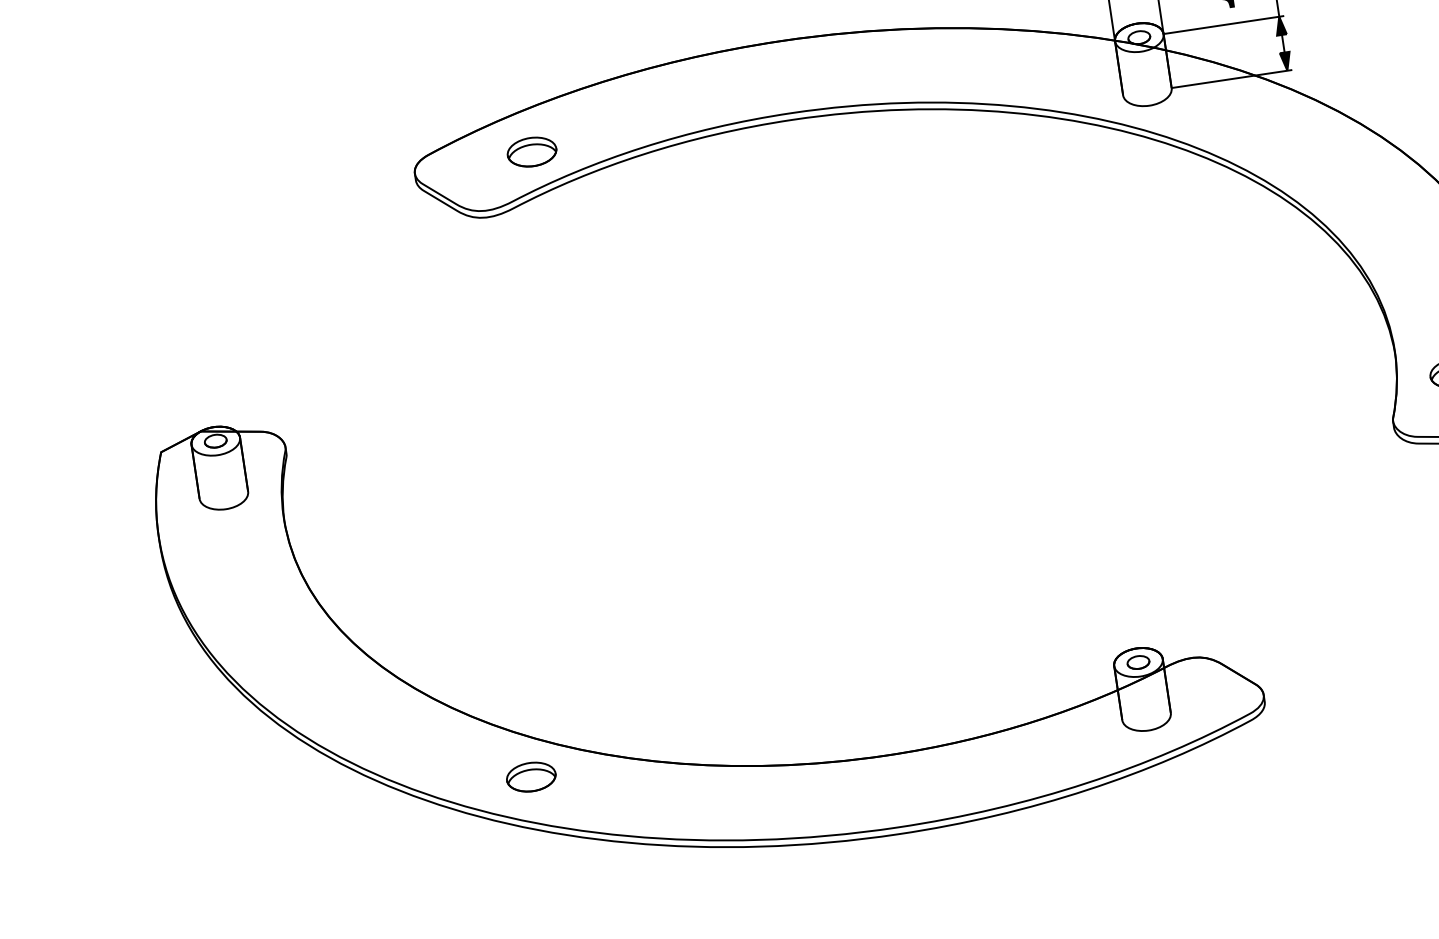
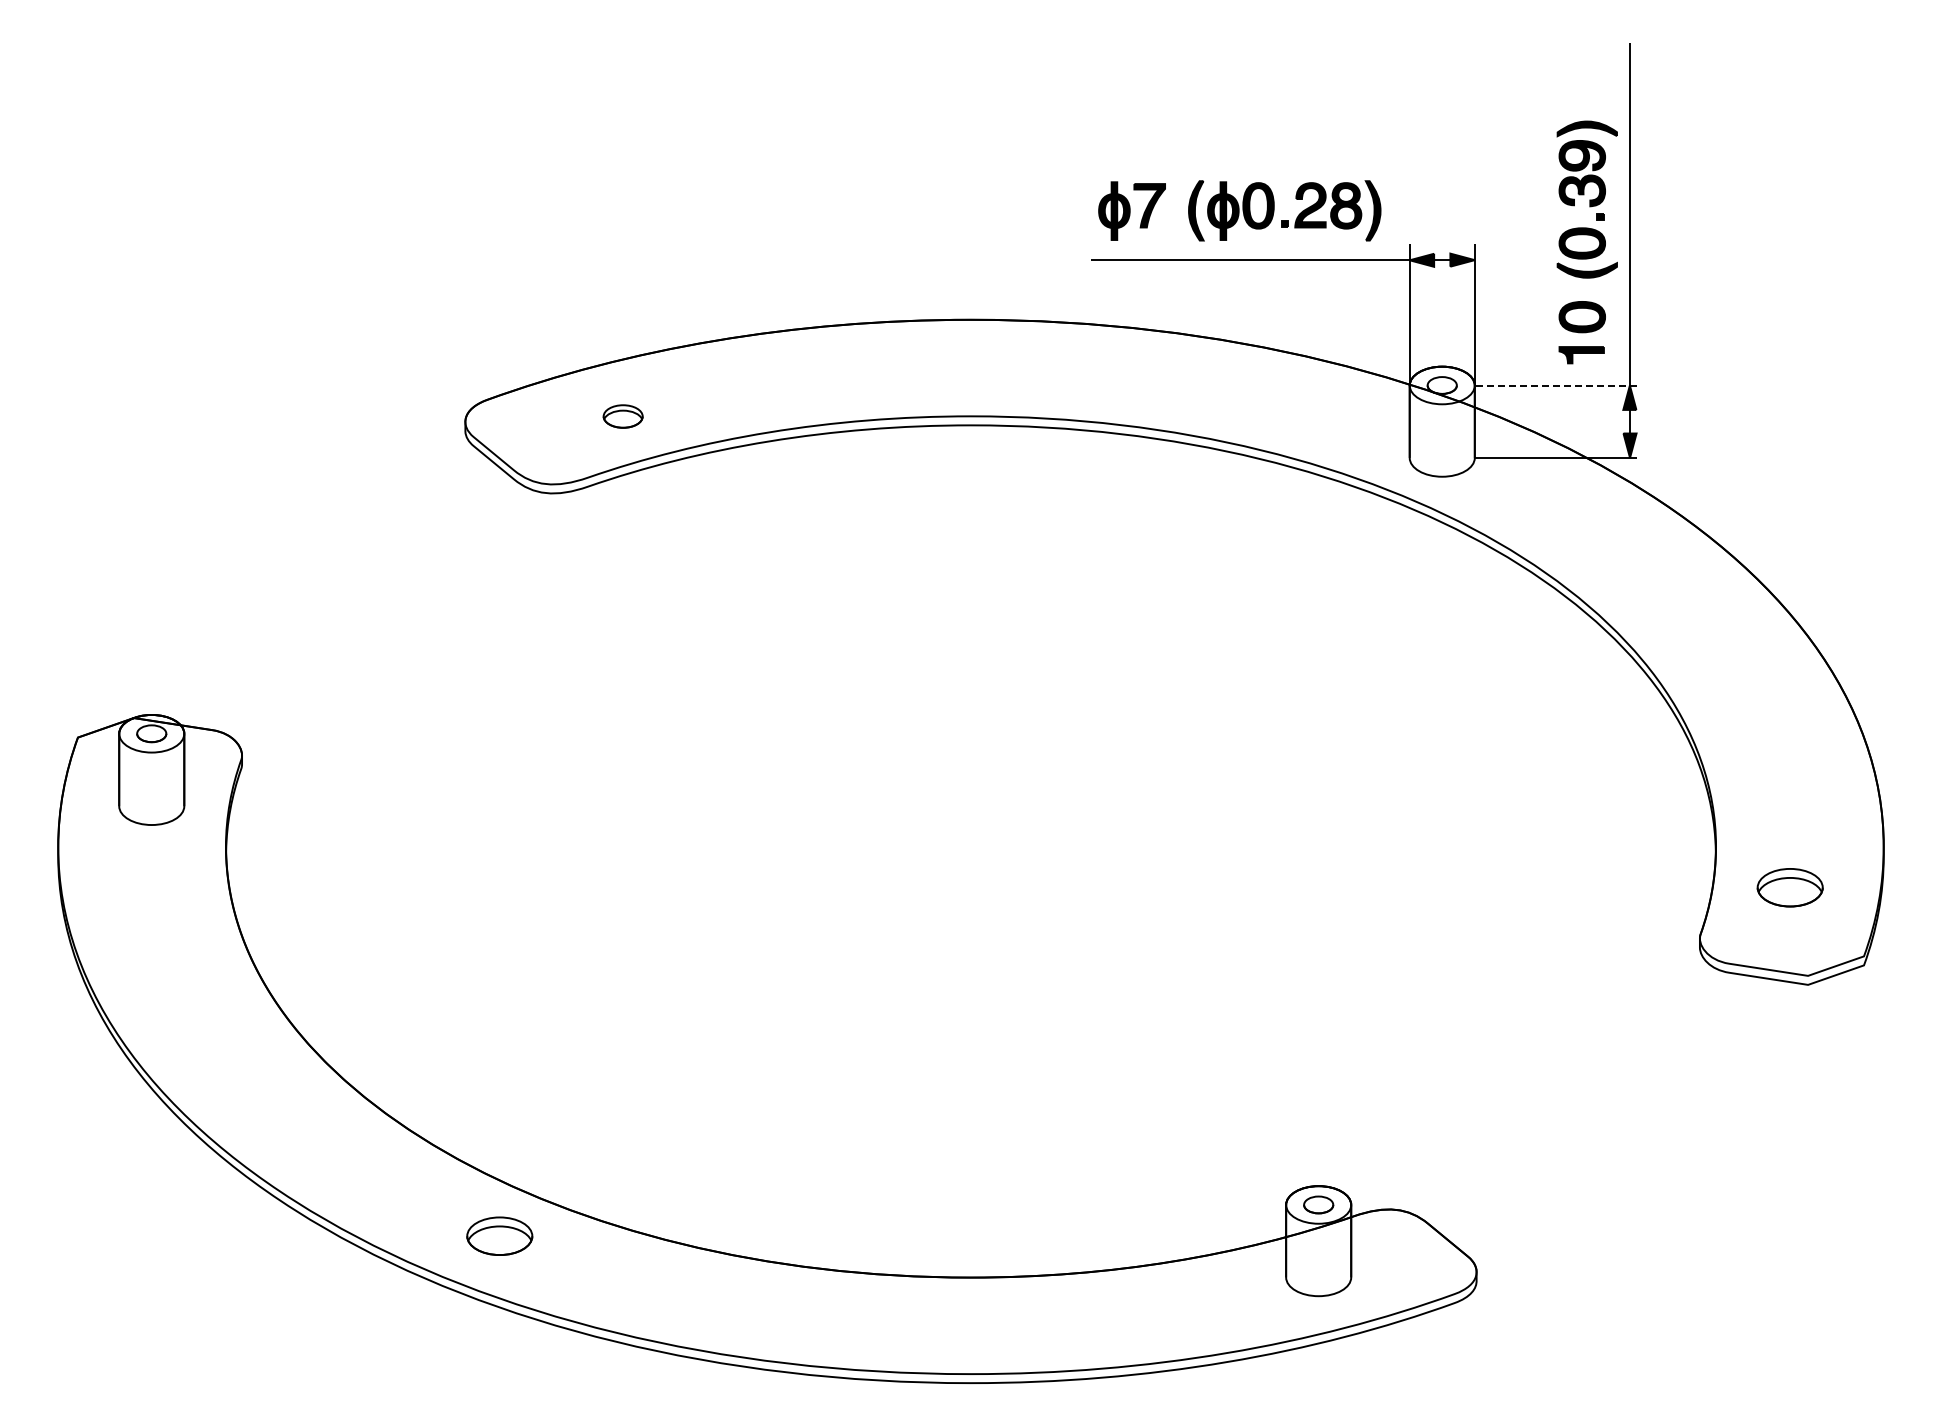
line: (1223, 25) -> (1555, 385), solid -> dashed
part: (531, 152) -> (622, 416), size x0.6

